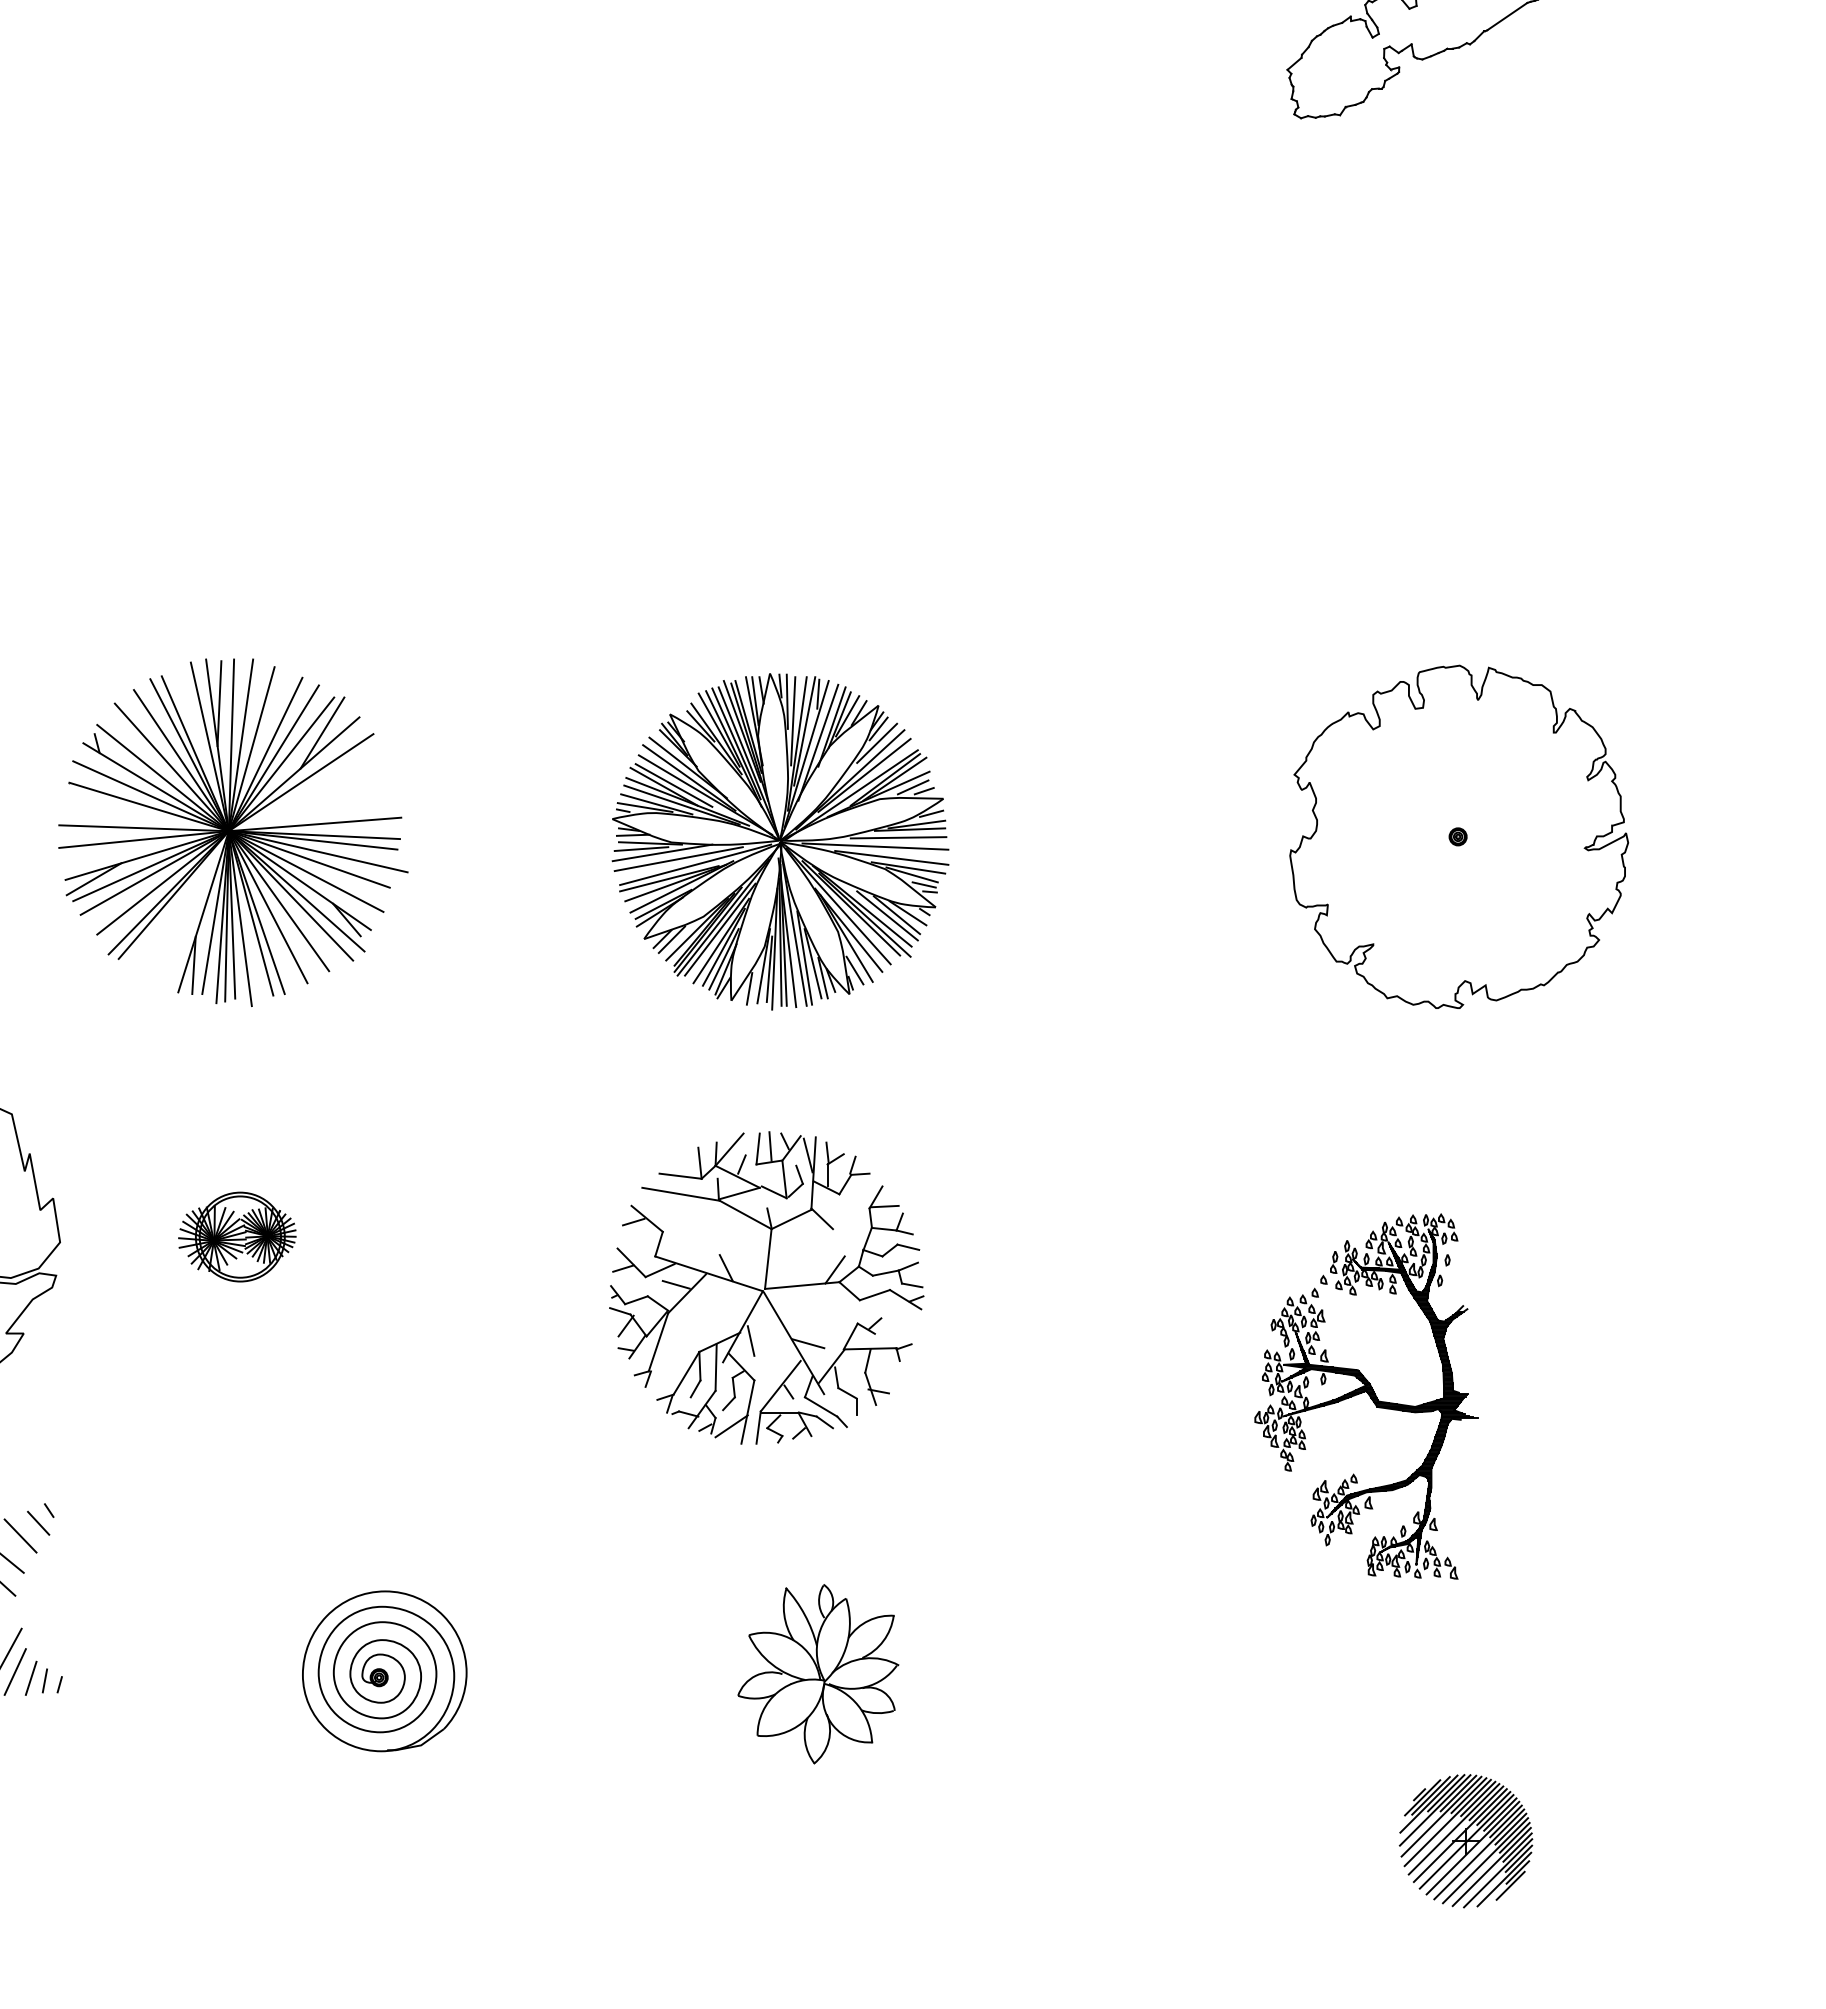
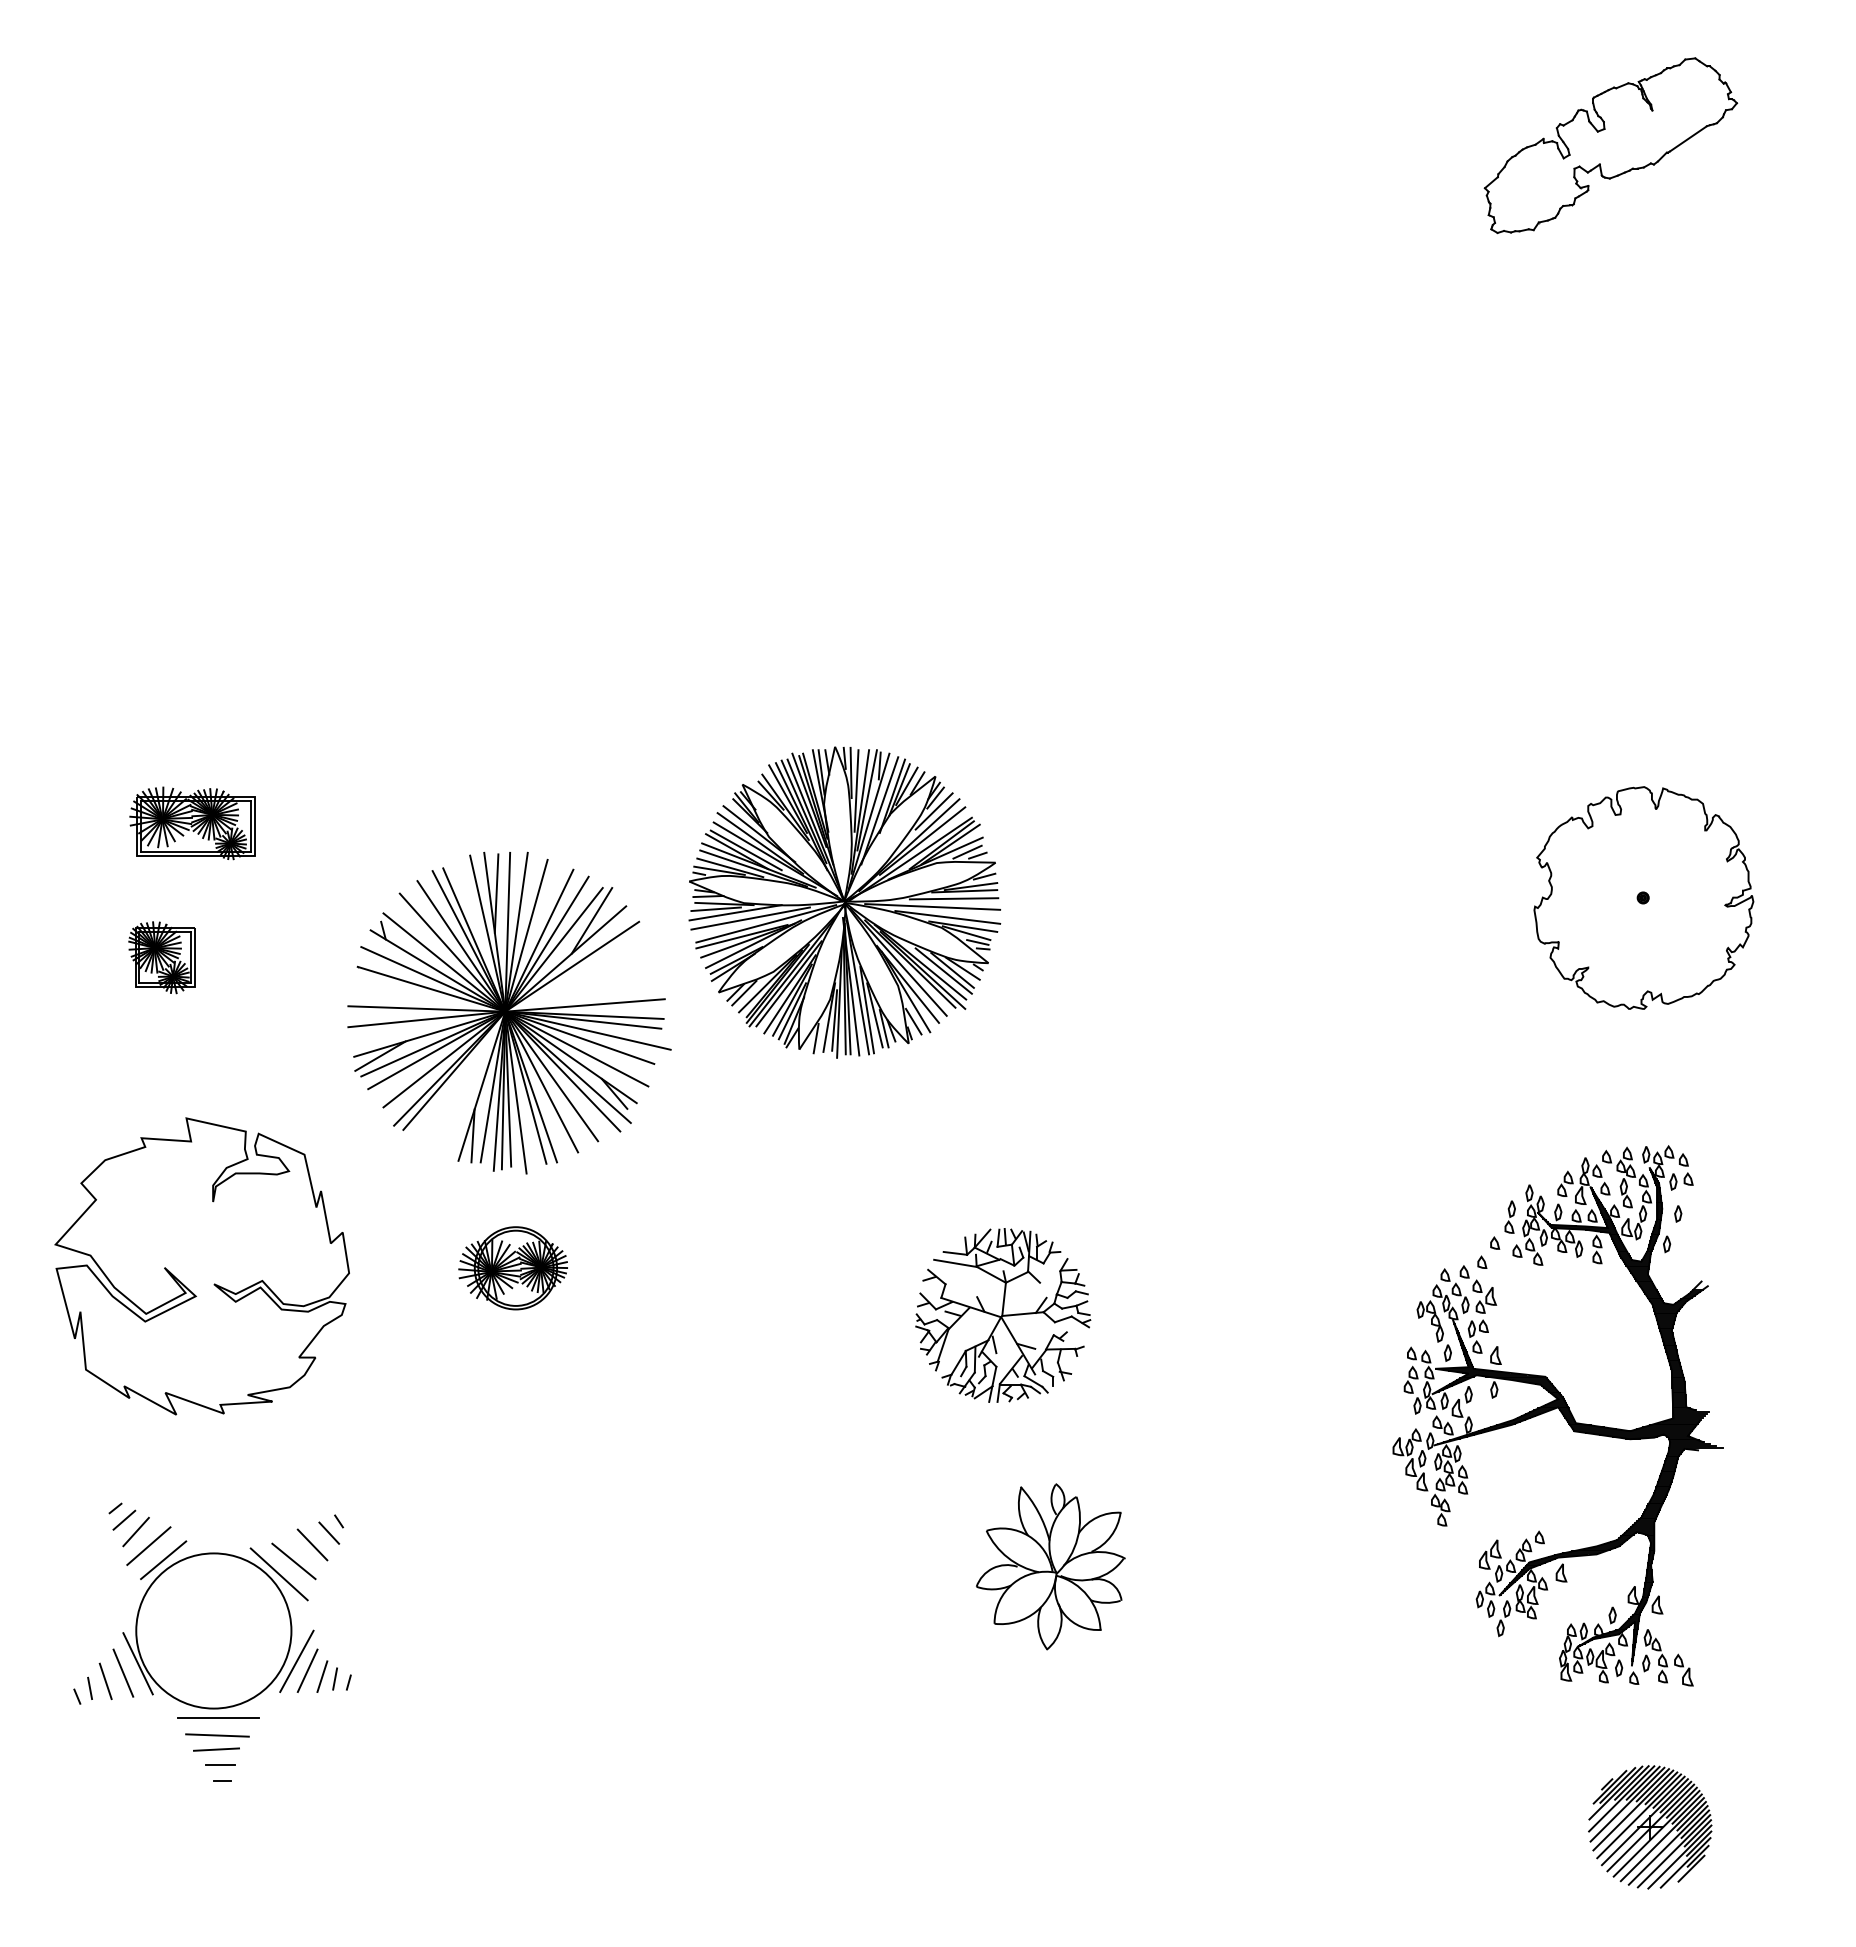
part: (233, 832) -> (509, 1012), moved
part: (1458, 836) -> (1643, 897), size x0.7
part: (780, 841) -> (844, 902), moved
part: (767, 1288) -> (1003, 1315), size x0.6
part: (1365, 1396) -> (1557, 1415), size x1.6
part: (384, 1671) -> (649, 1670), removed
part: (818, 1673) -> (1050, 1566), moved

